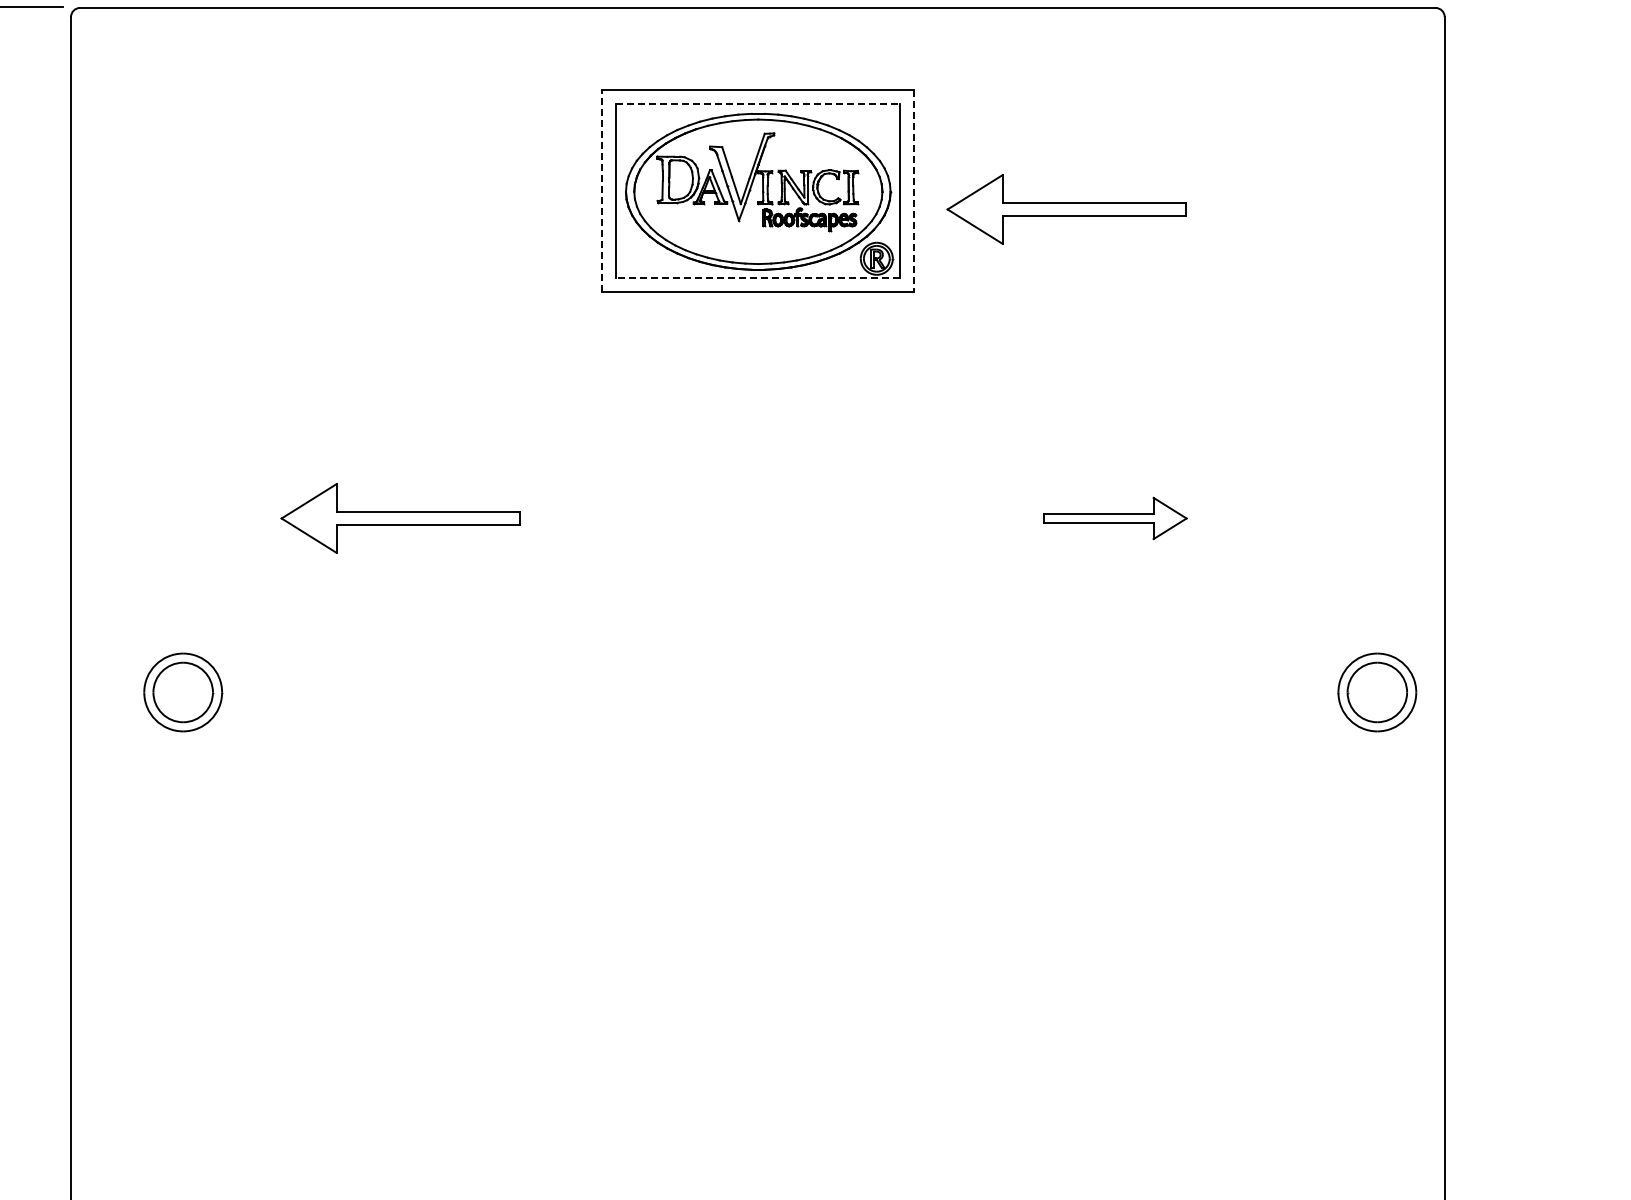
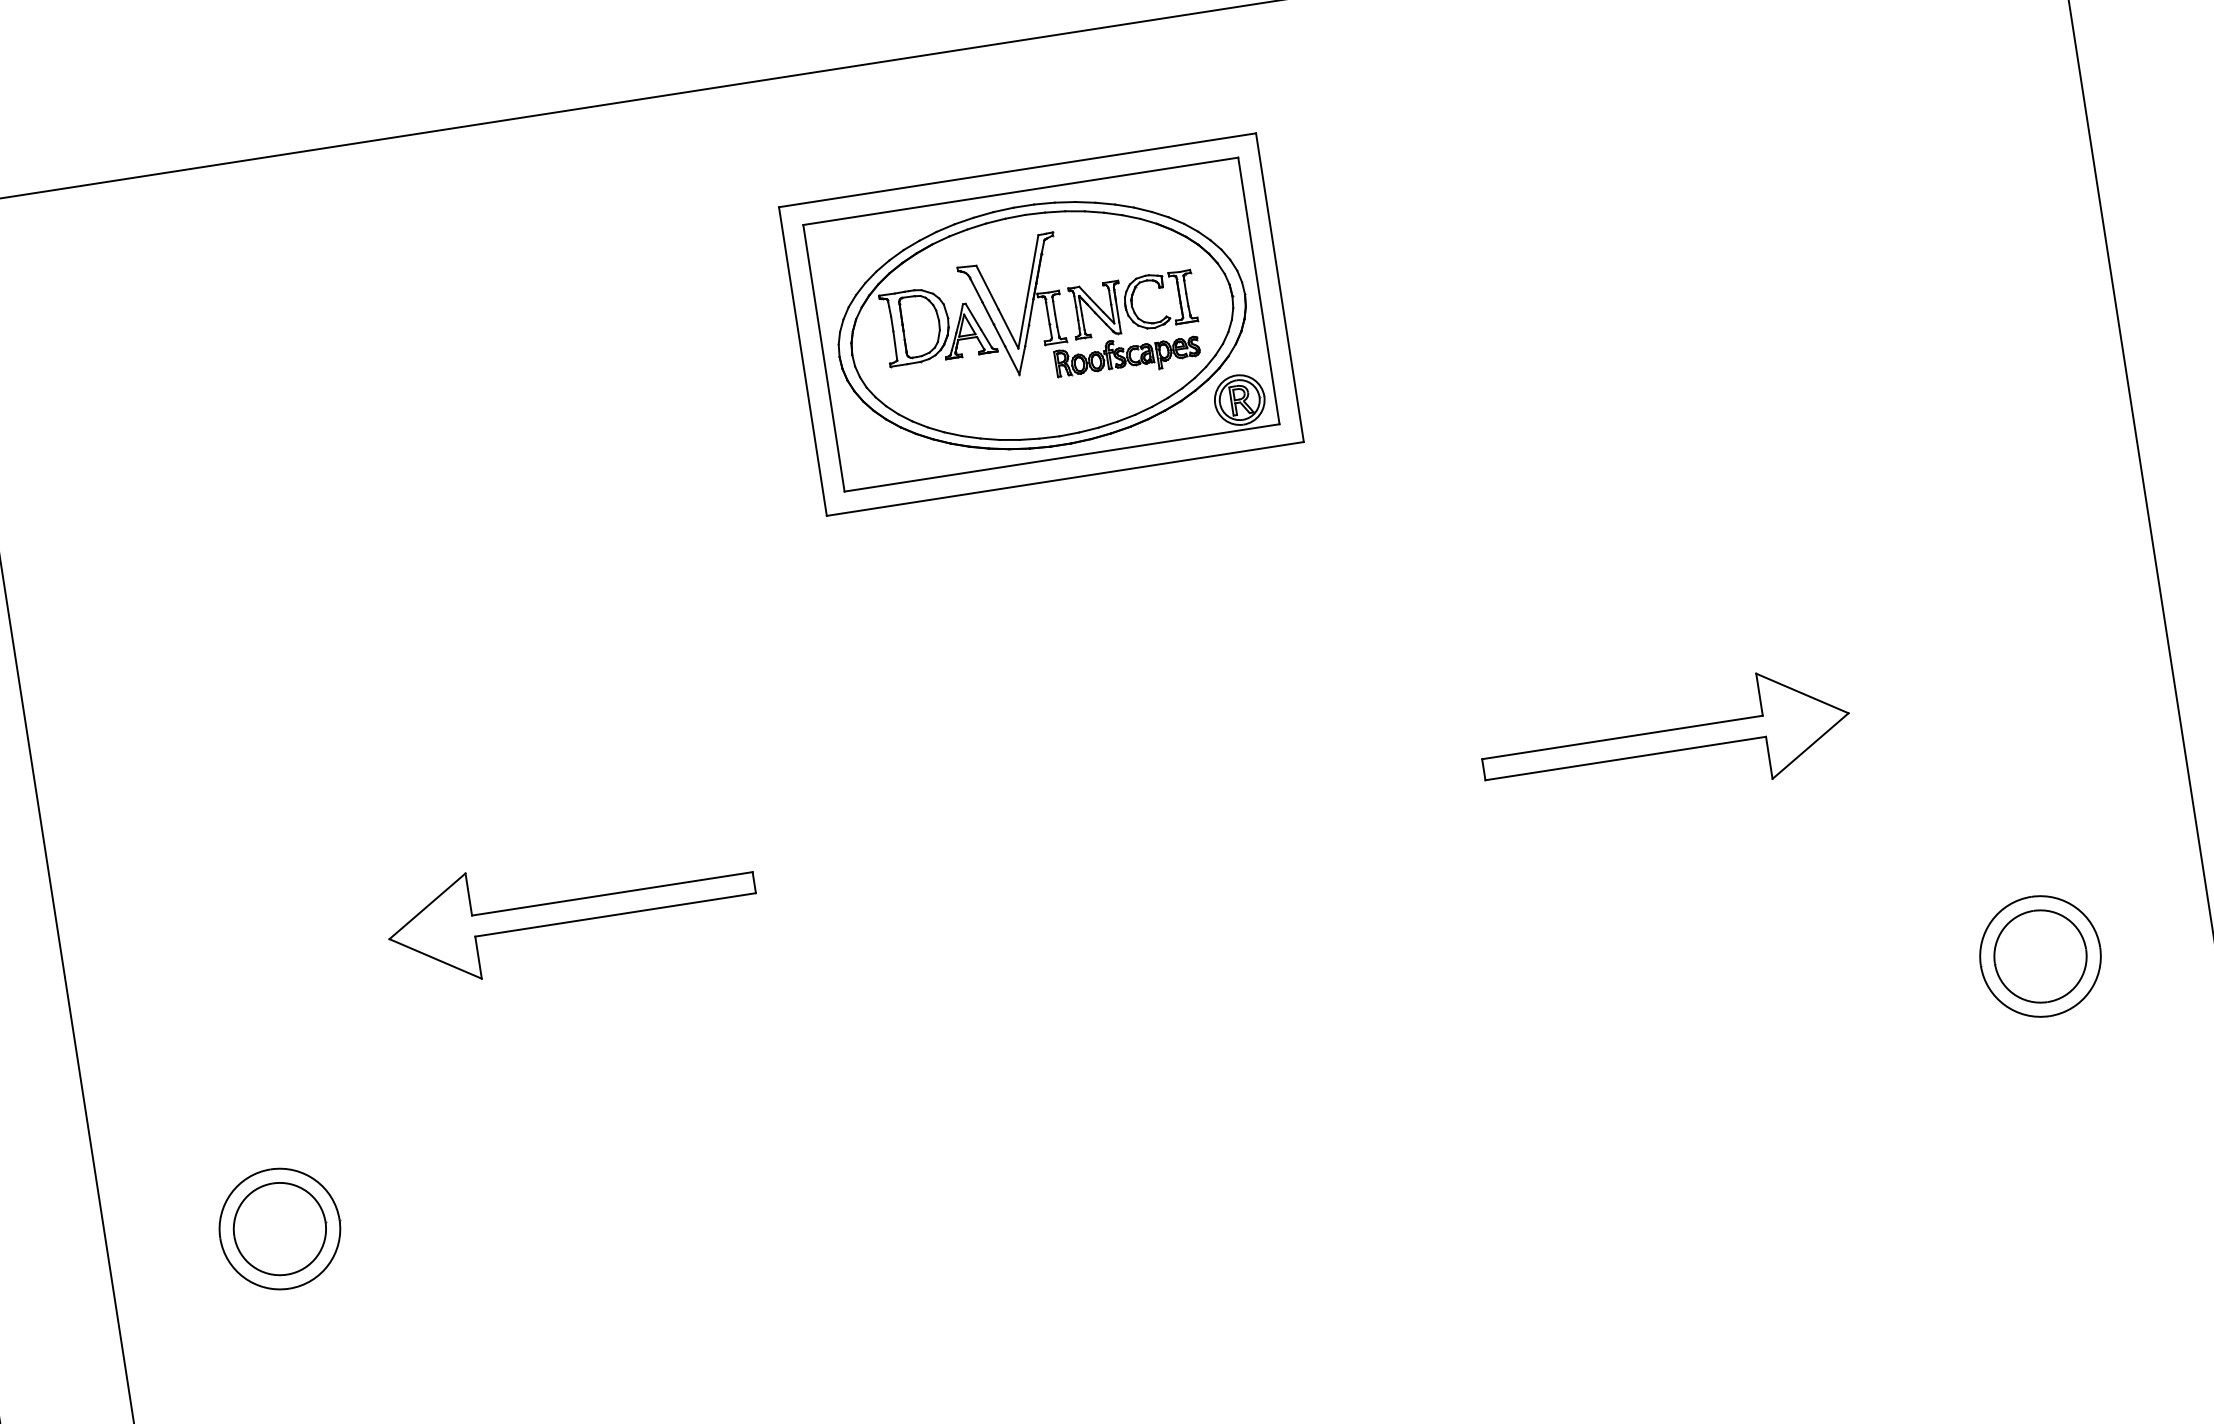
line: (757, 104) -> (1020, 192), dashed -> solid
line: (602, 191) -> (803, 362), dashed -> solid
line: (913, 191) -> (1279, 288), dashed -> solid
part: (1066, 209) -> (1518, 279), removed
line: (757, 278) -> (1061, 458), dashed -> solid
part: (1115, 518) -> (1667, 741), size x1.67
part: (1377, 692) -> (2040, 956), moved

